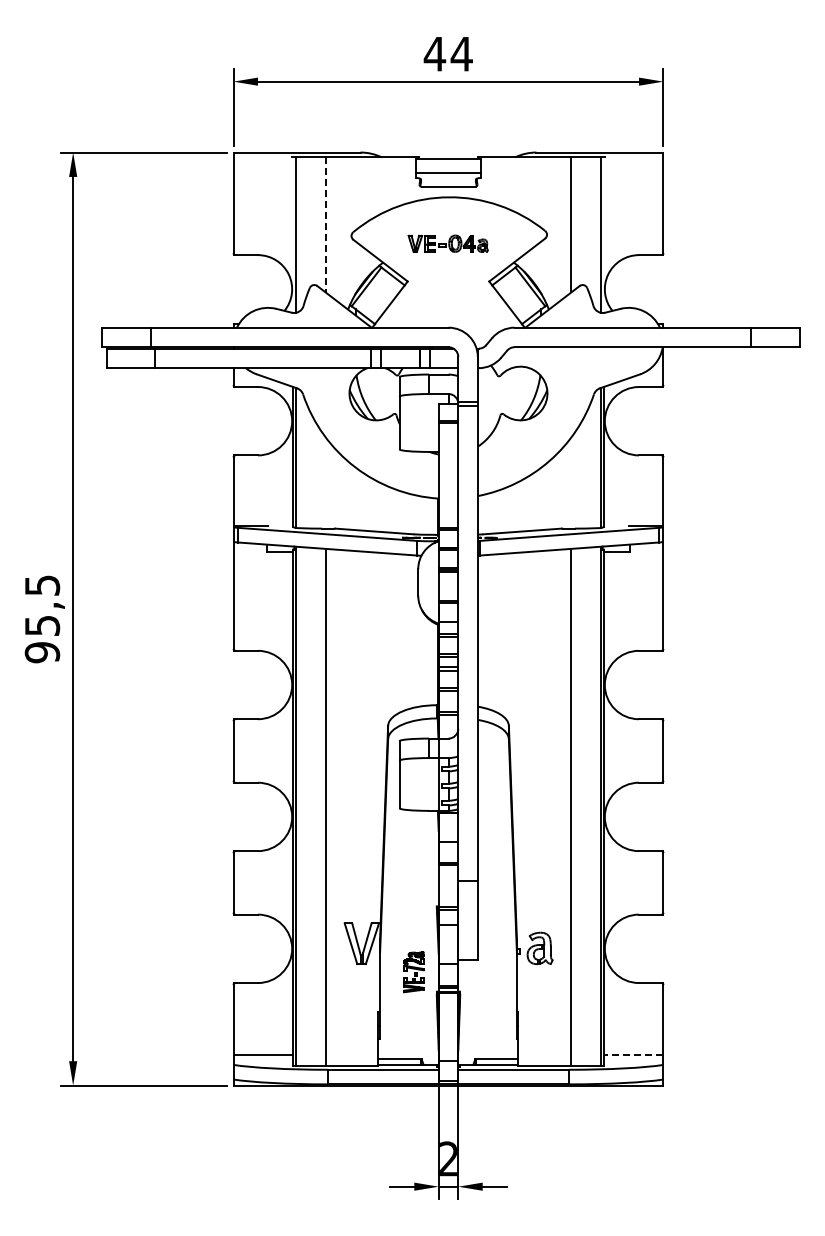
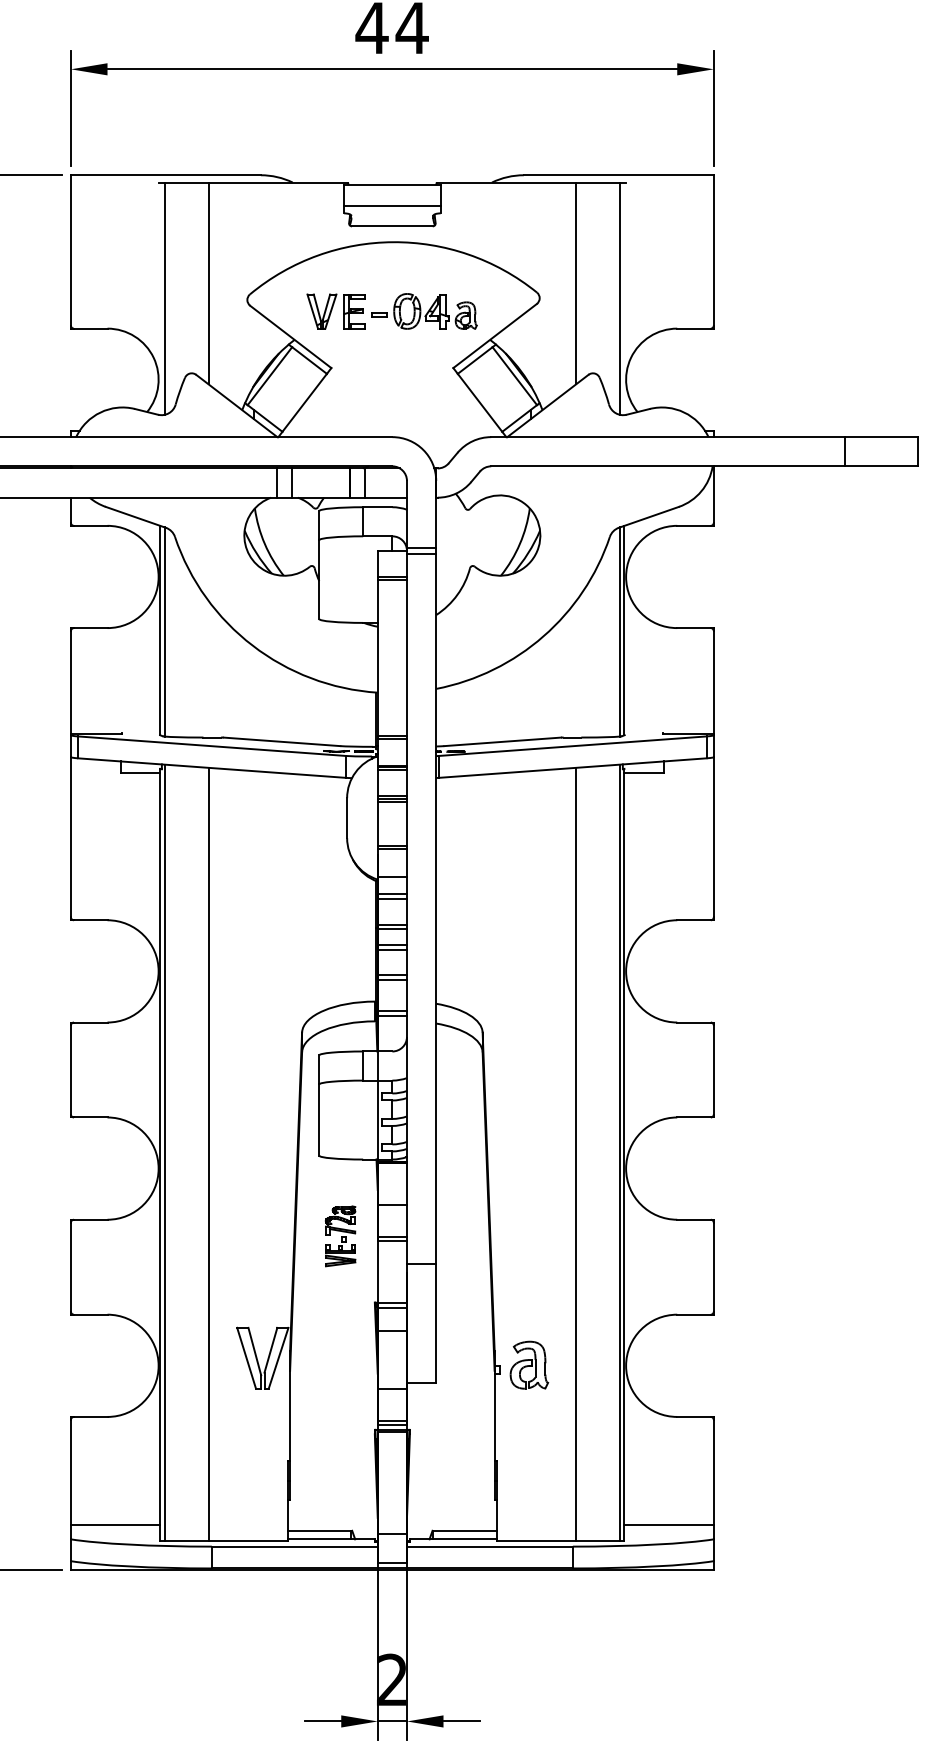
line: (325, 225) -> (208, 284), dashed -> solid
part: (447, 243) -> (390, 311), size x1.43
part: (413, 972) -> (340, 1236), moved
line: (633, 1055) -> (668, 1525), dashed -> solid

